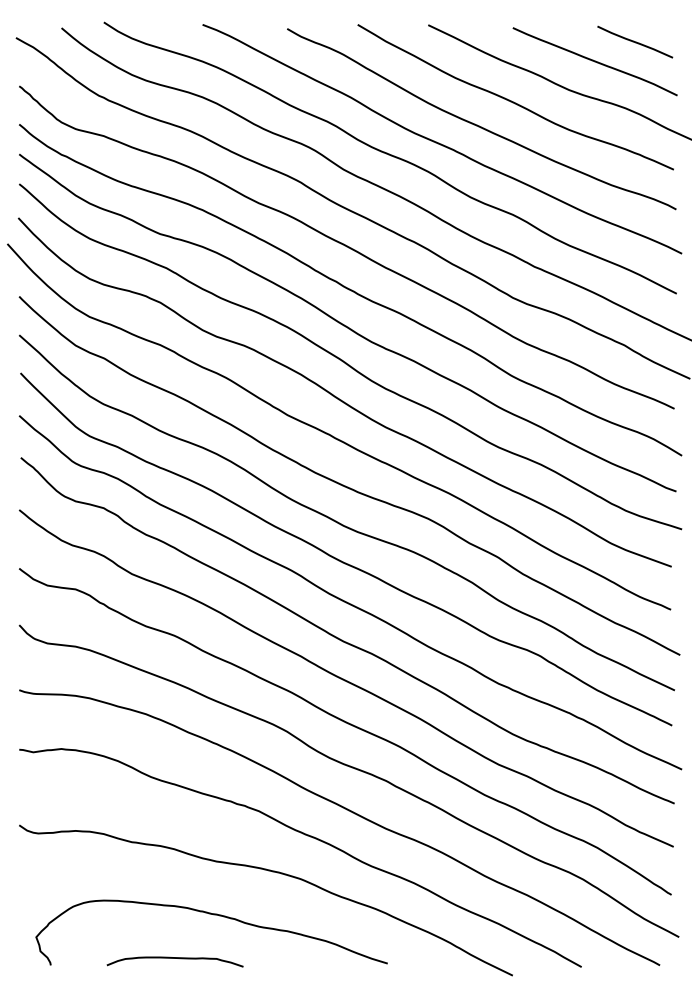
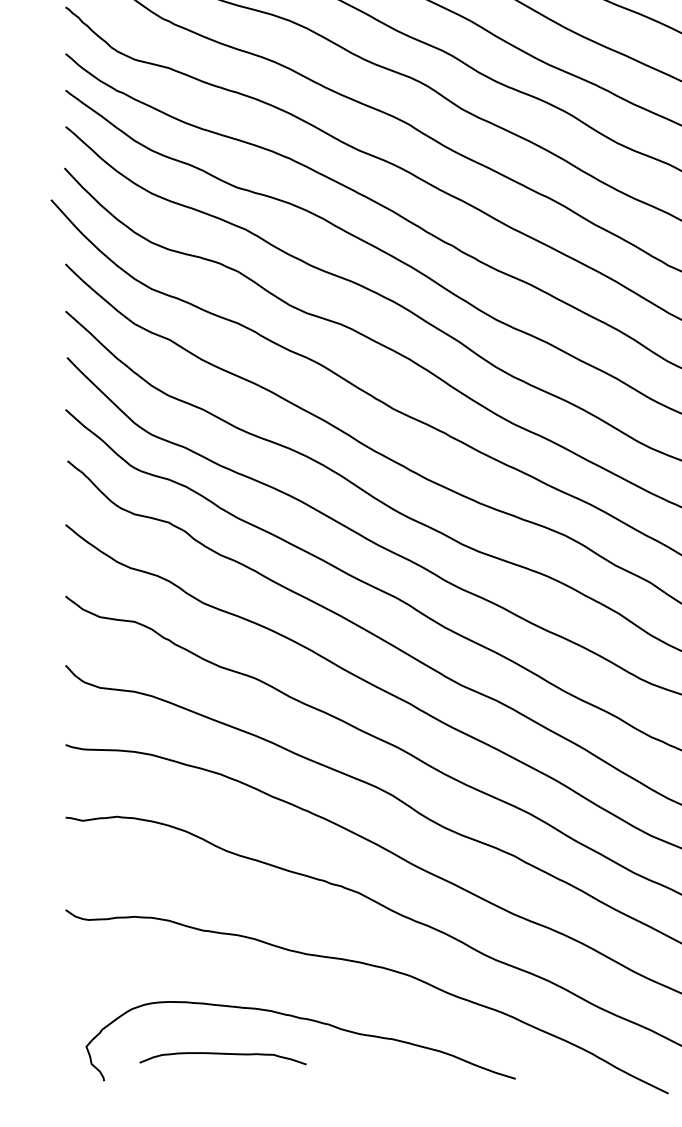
curve: (174, 958) -> (222, 1054), moved

